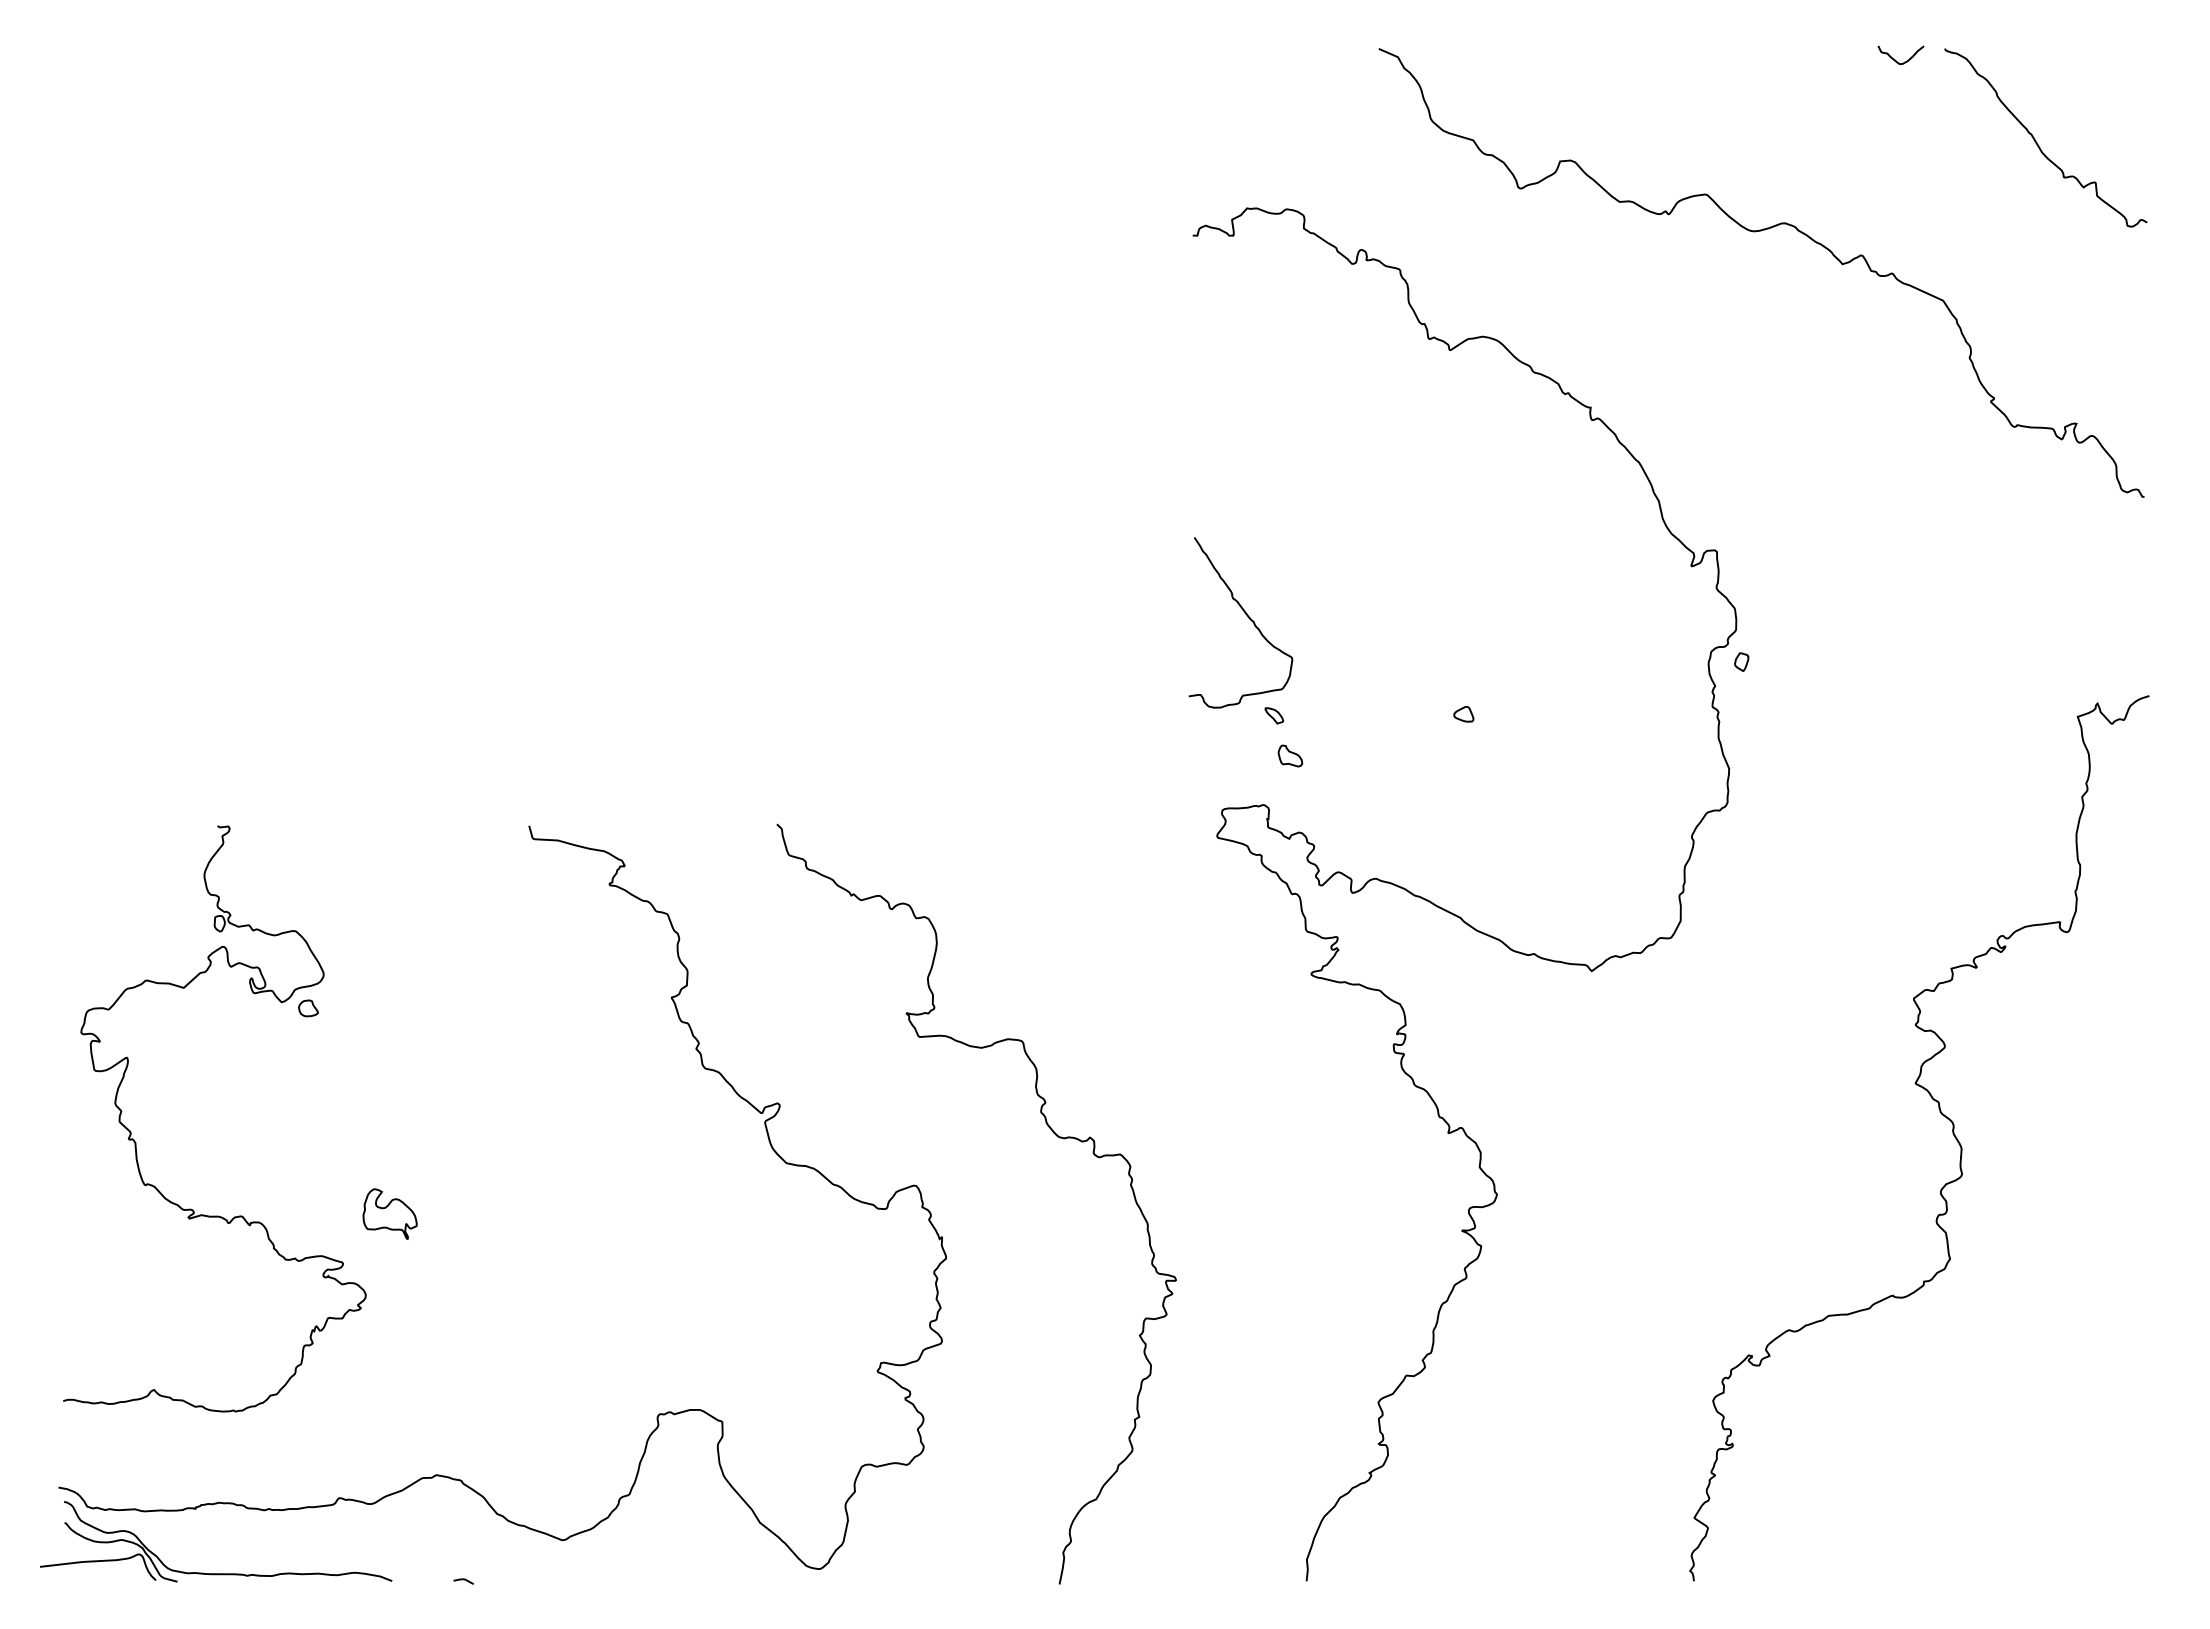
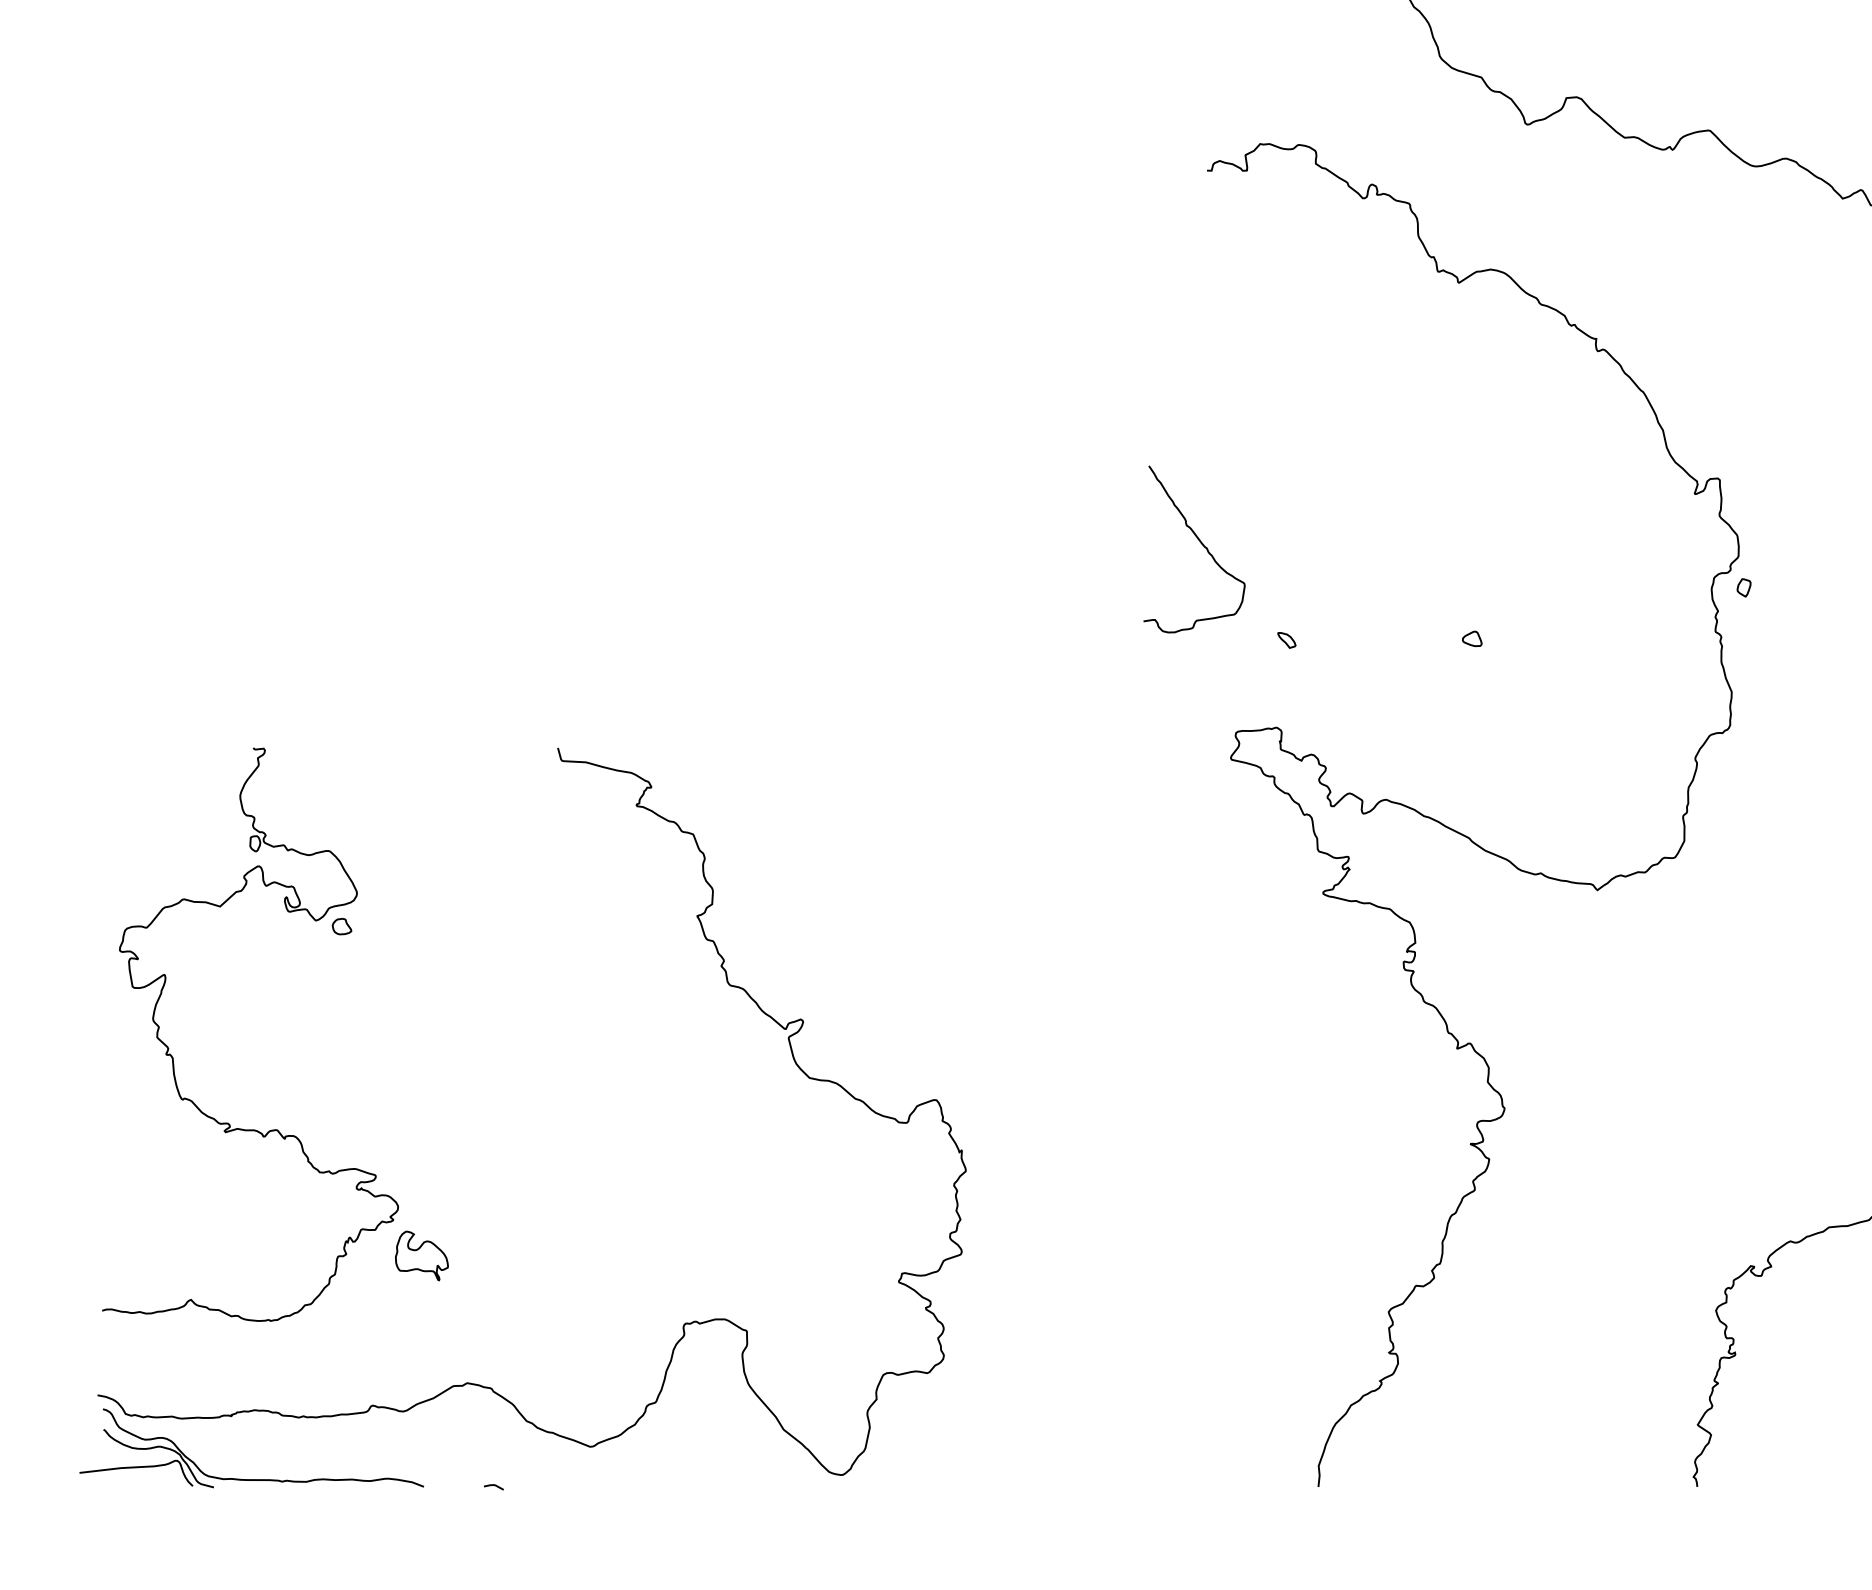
curve: (1247, 617) -> (1200, 544), moved
part: (1290, 755) -> (1302, 679), removed
curve: (1052, 1132) -> (1069, 1048), removed
part: (389, 1213) -> (421, 1255), moved

